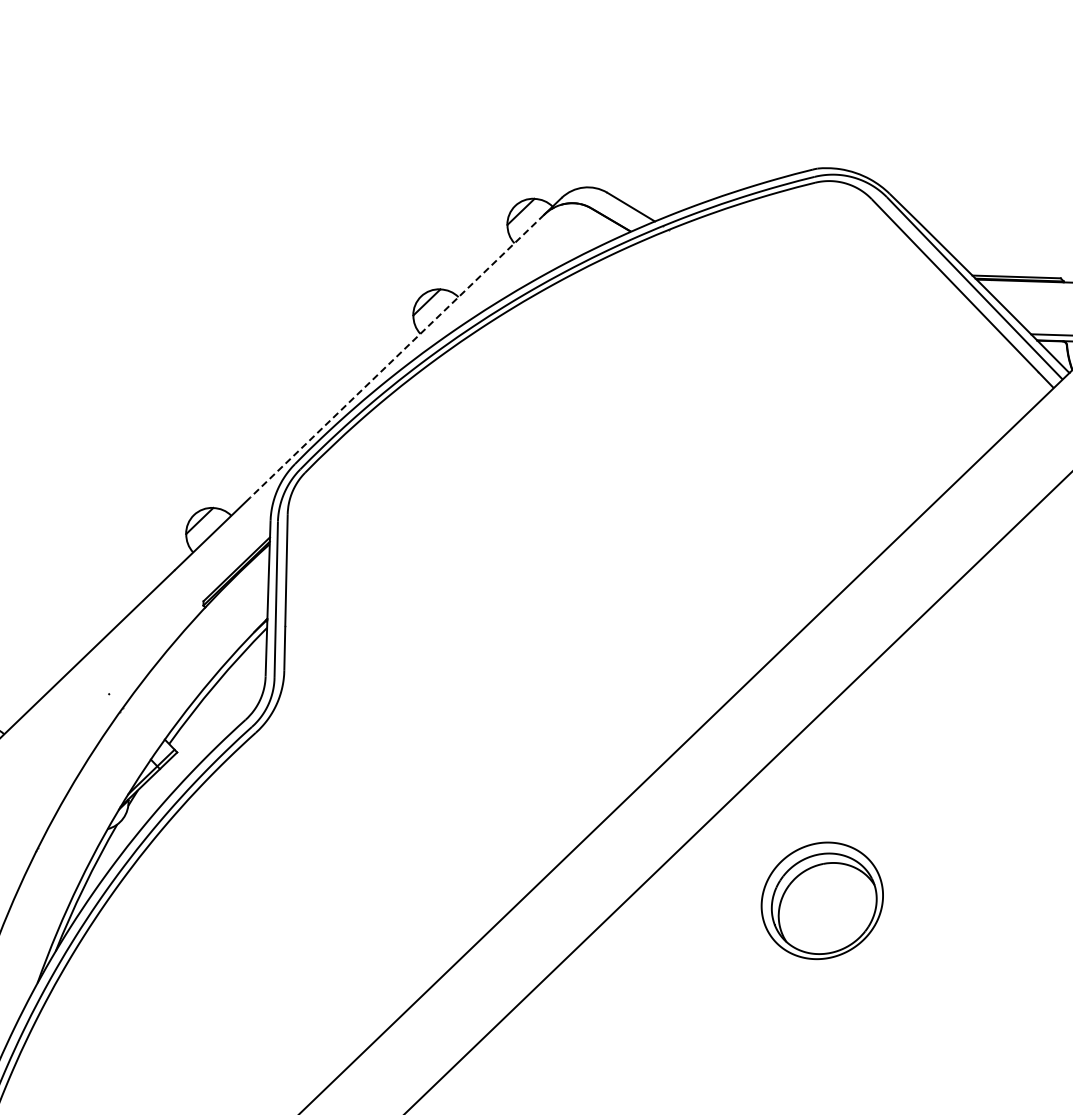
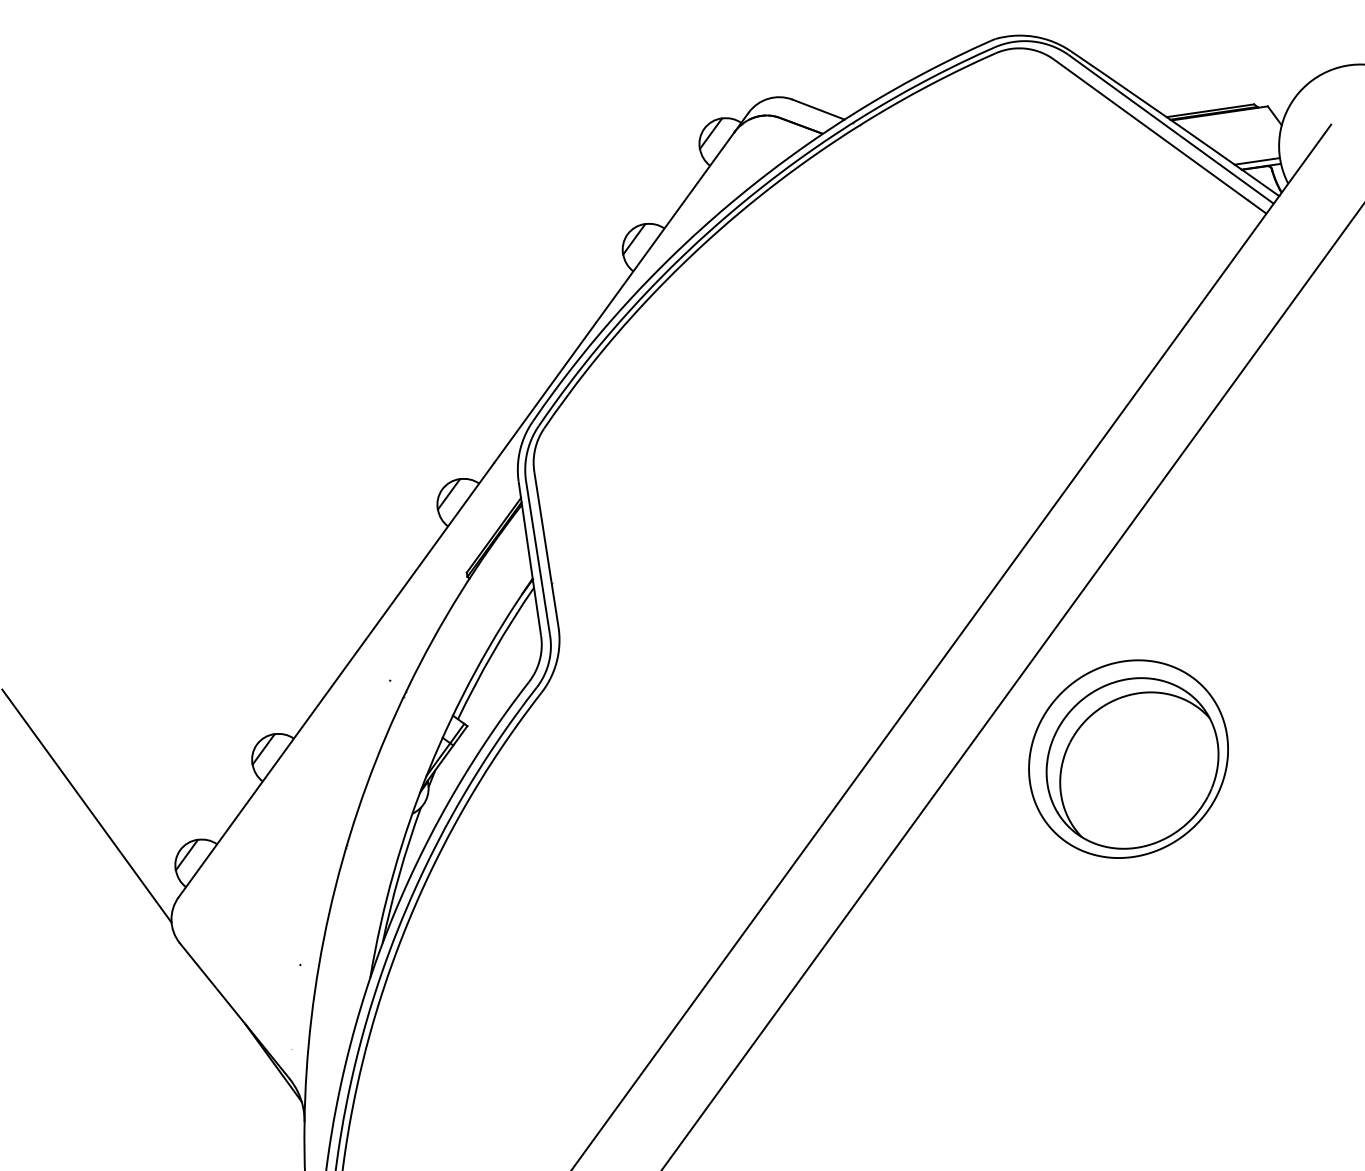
line: (397, 356) -> (614, 297), dashed -> solid
part: (822, 900) -> (1128, 758), size x1.67

